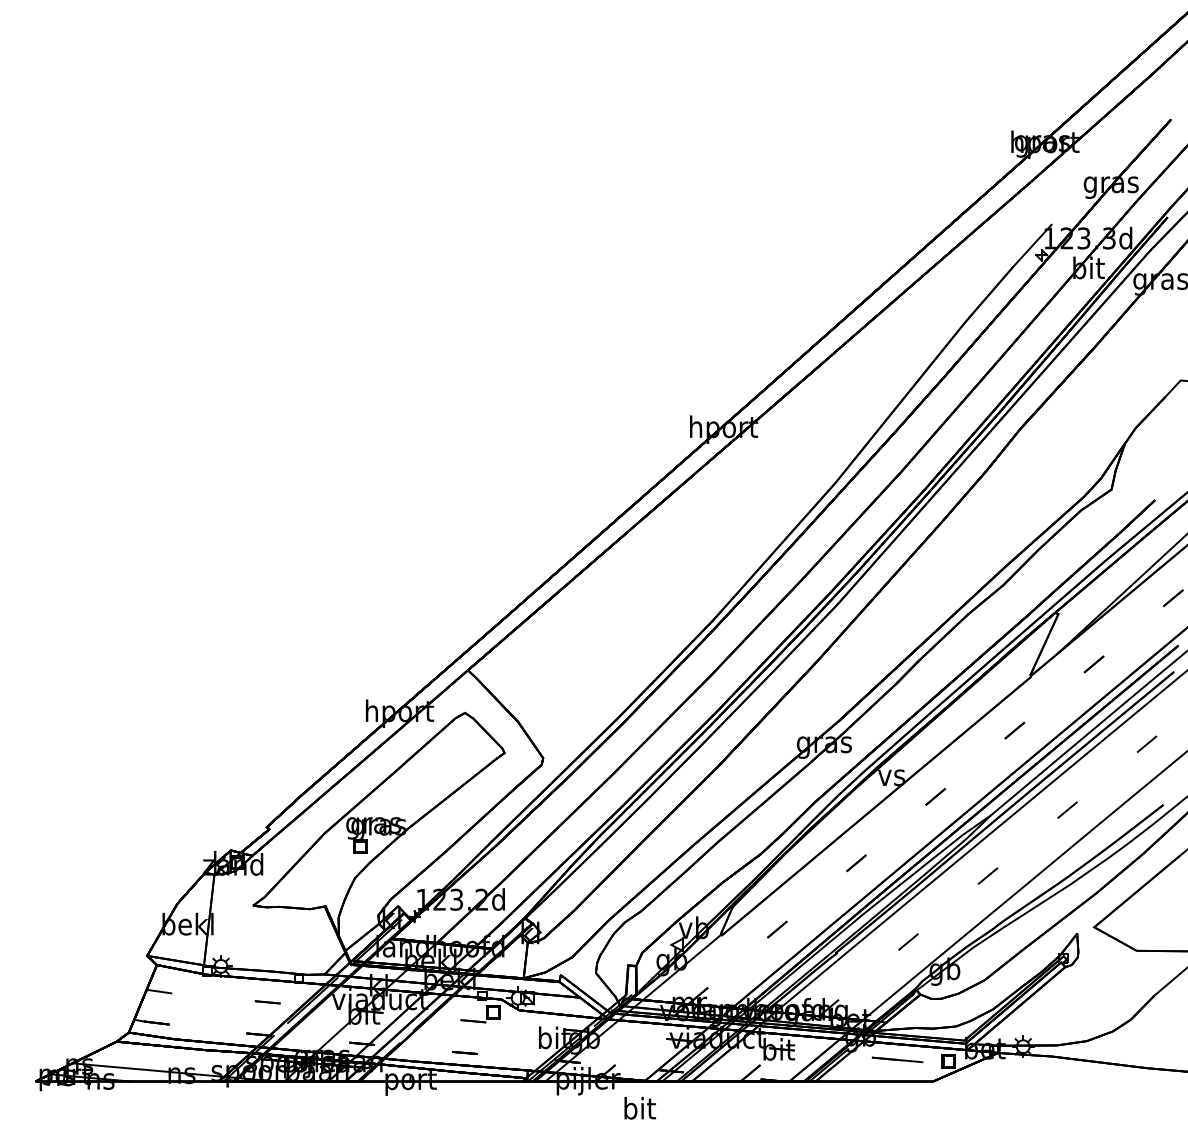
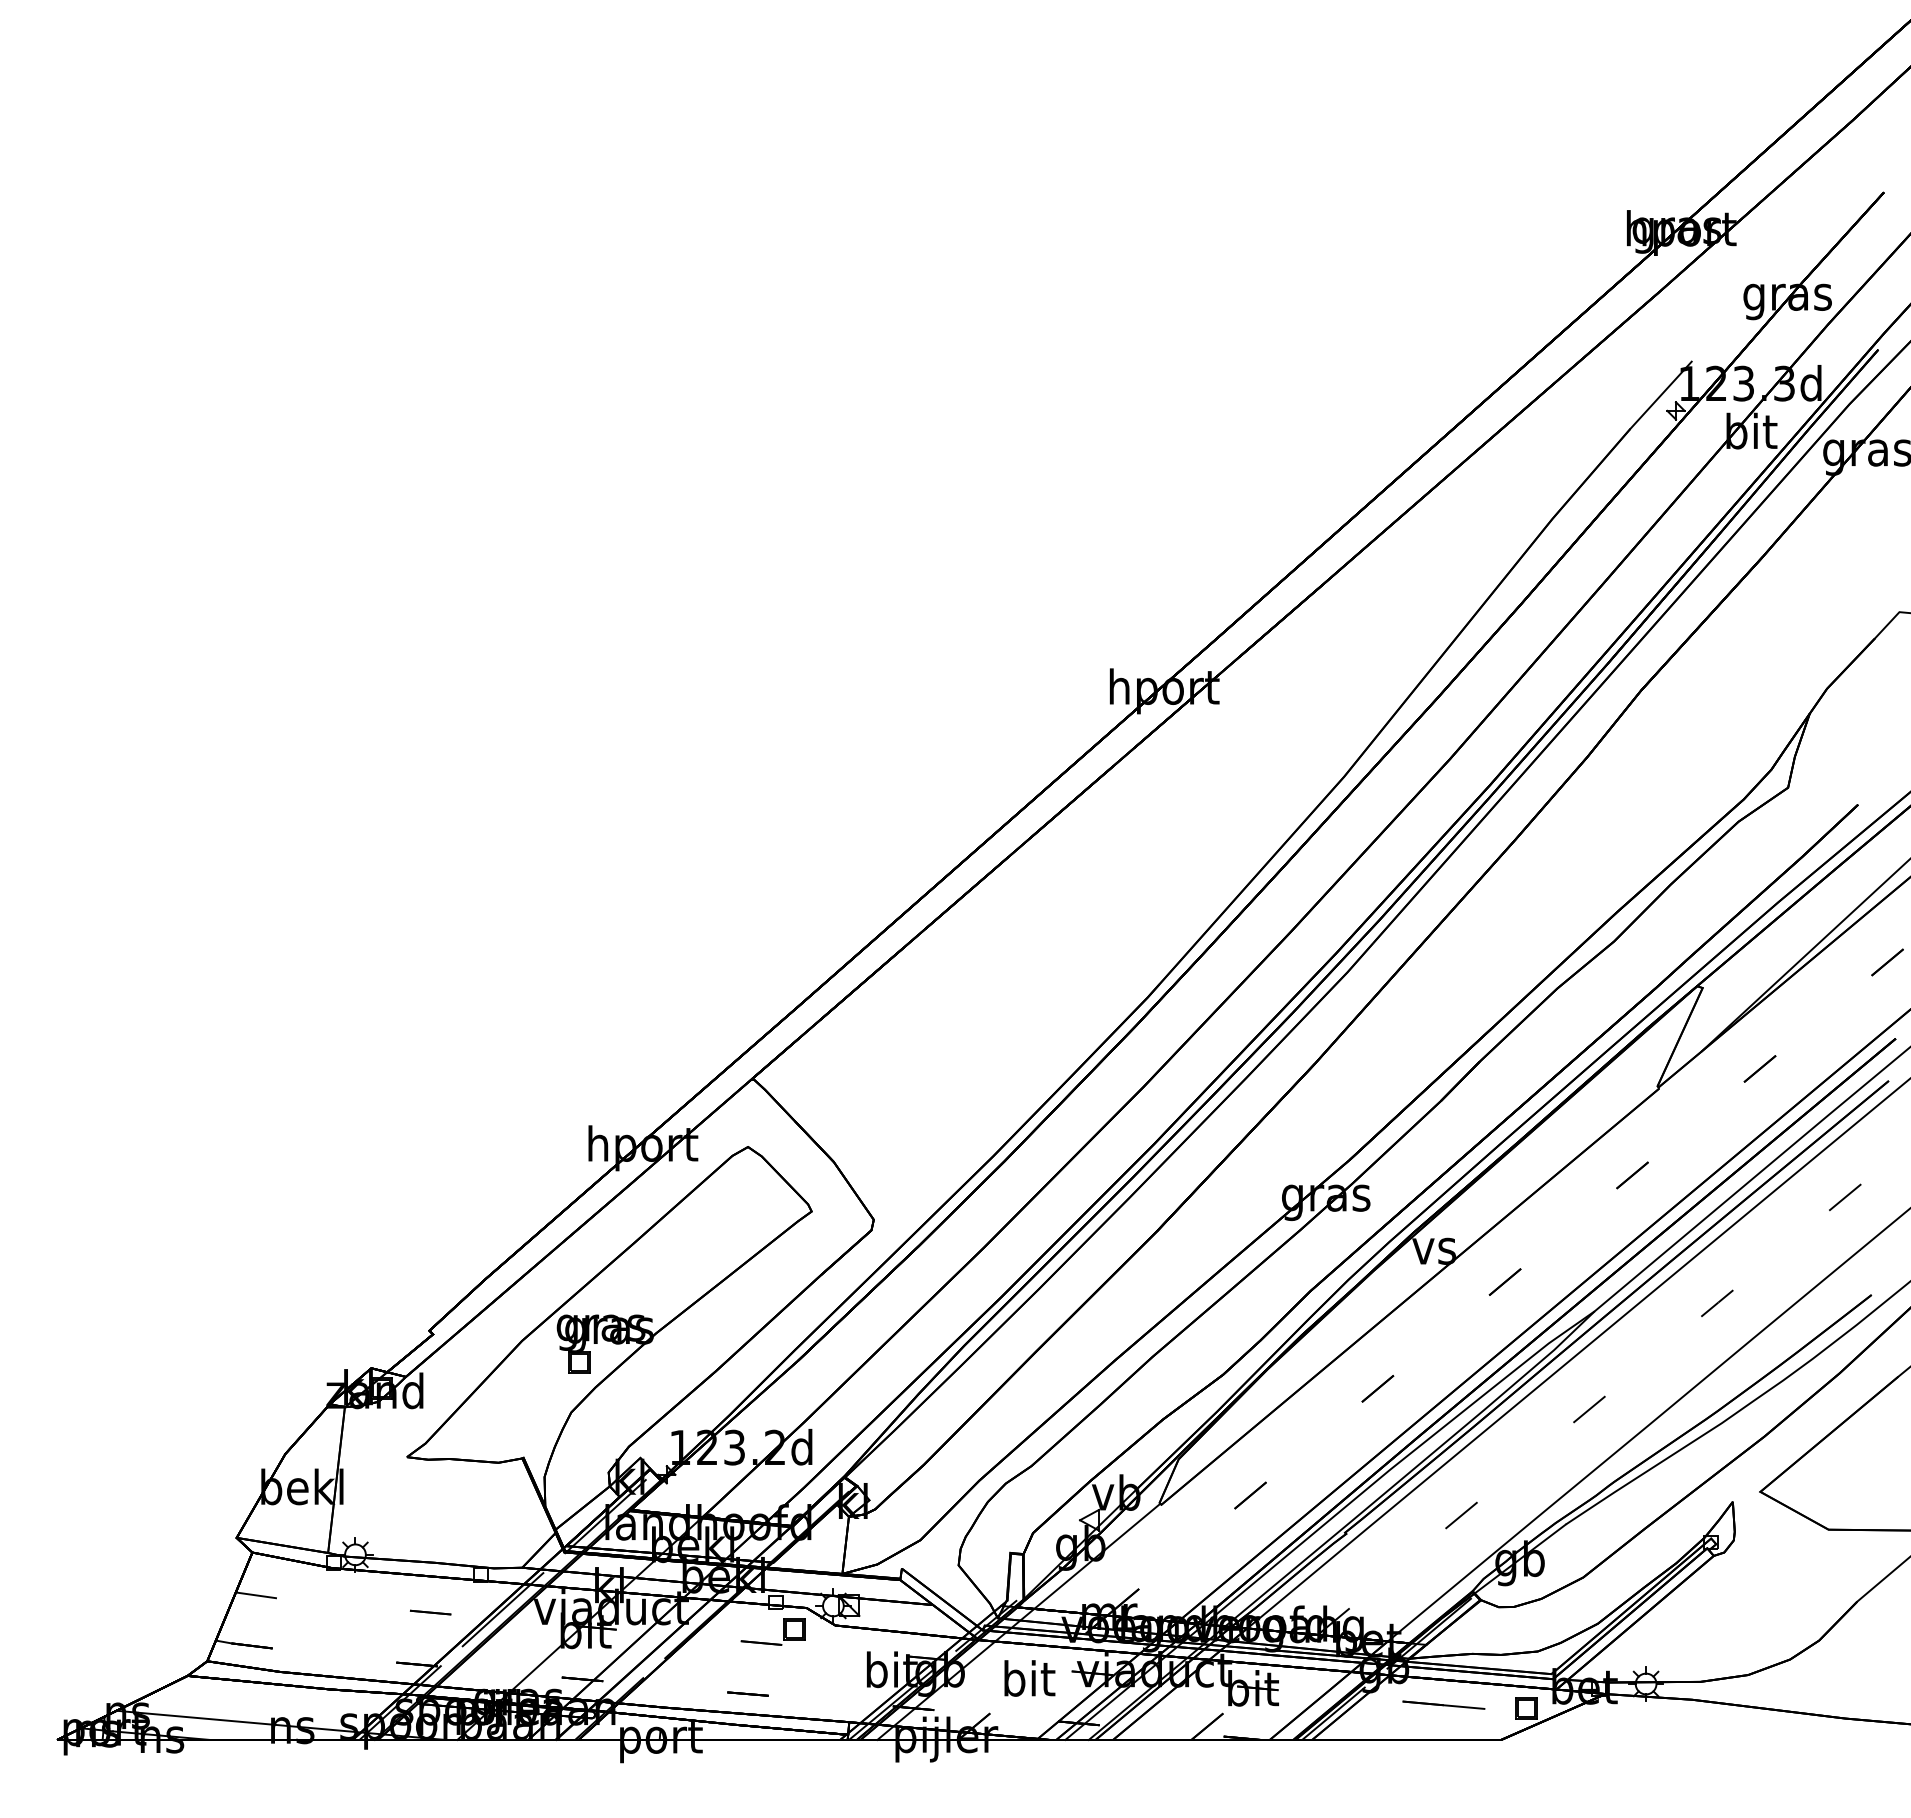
text: (639, 1108) -> (1028, 1678), moved

